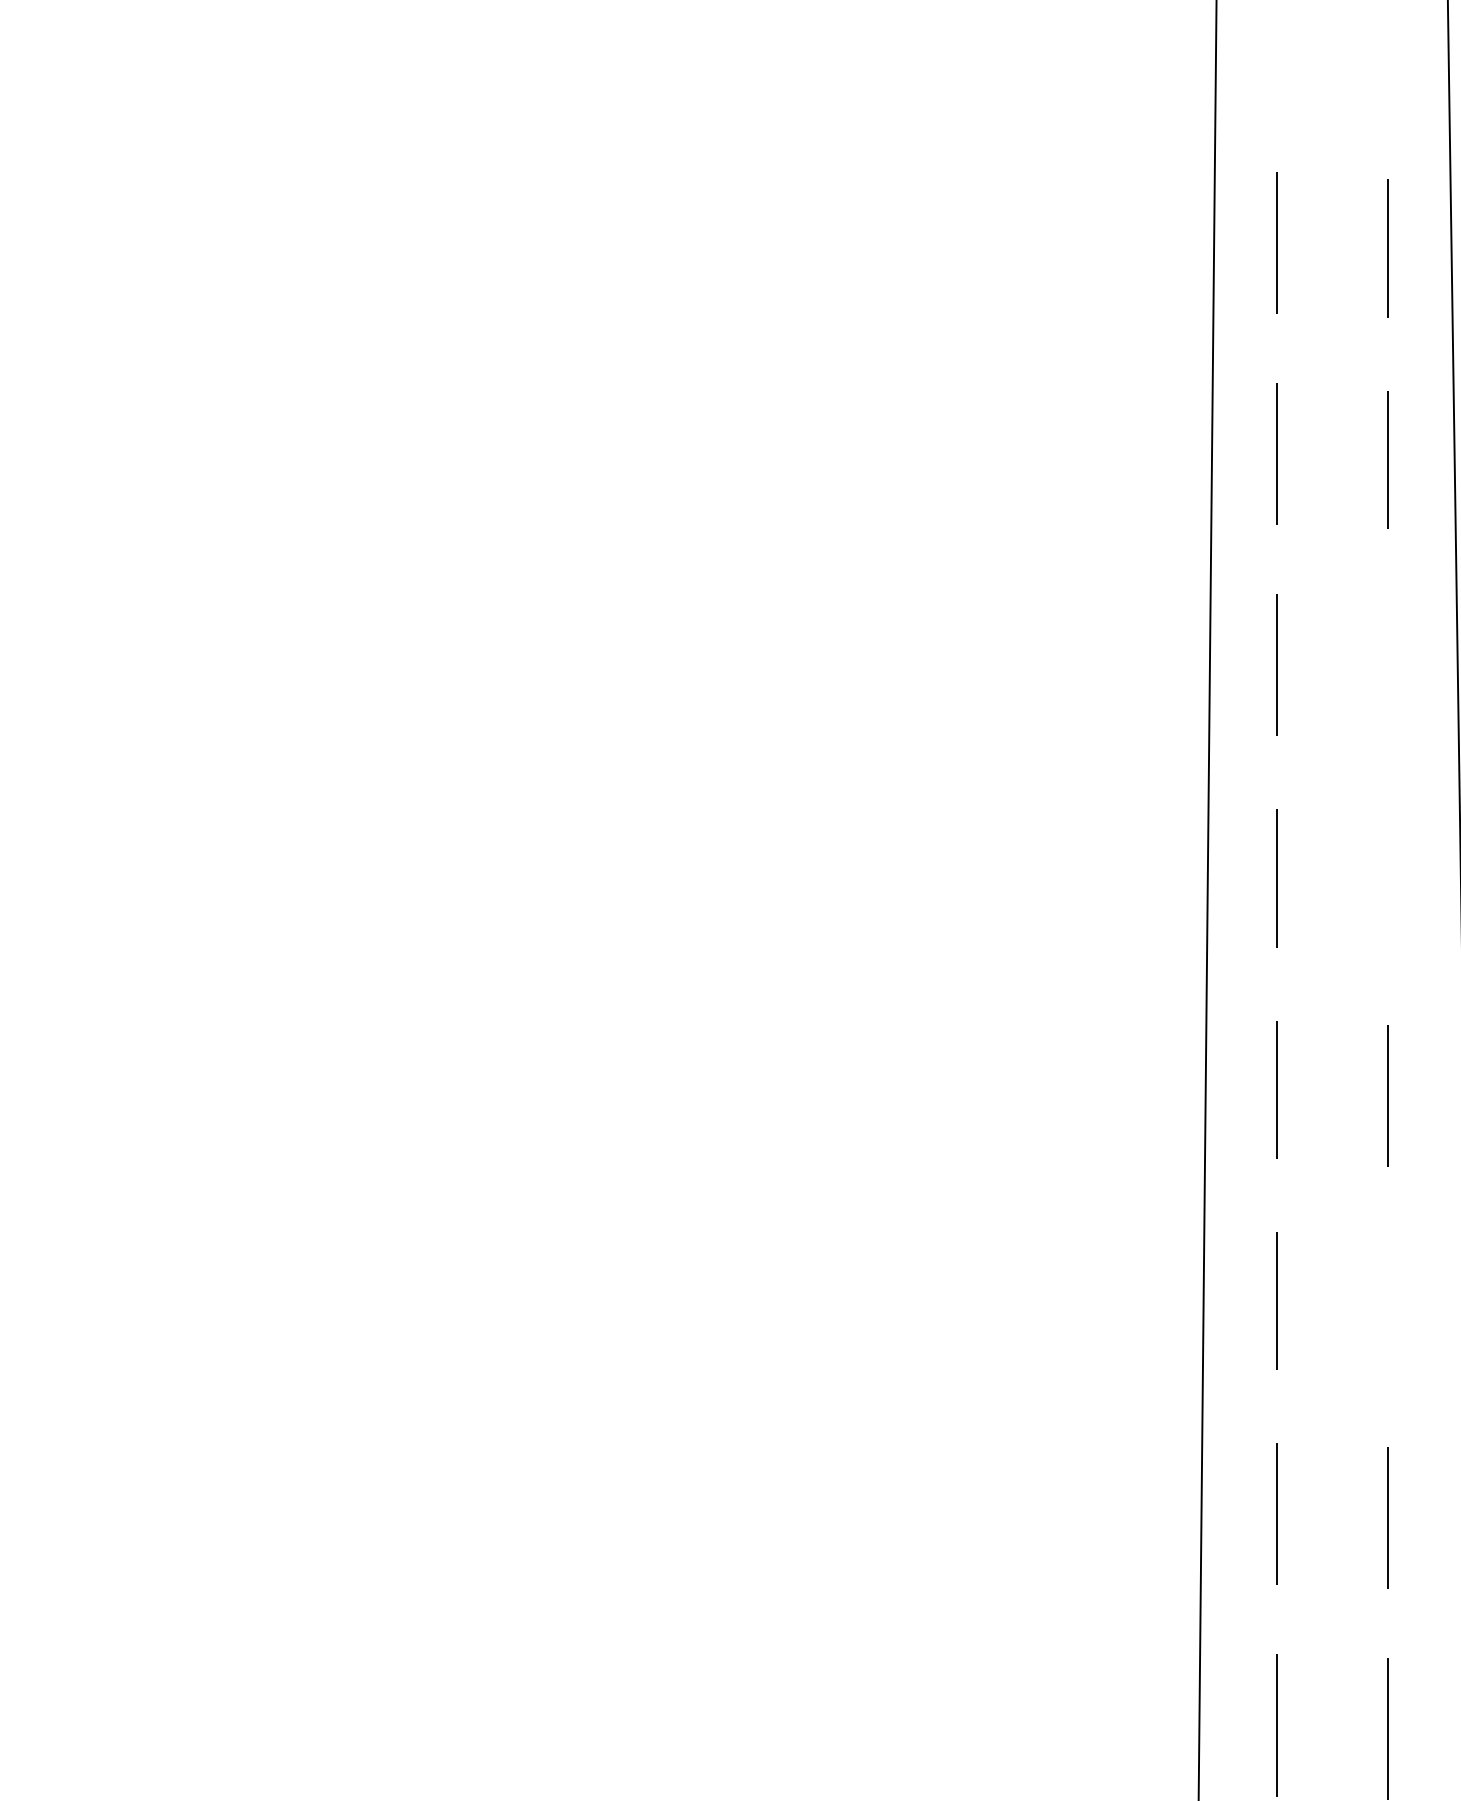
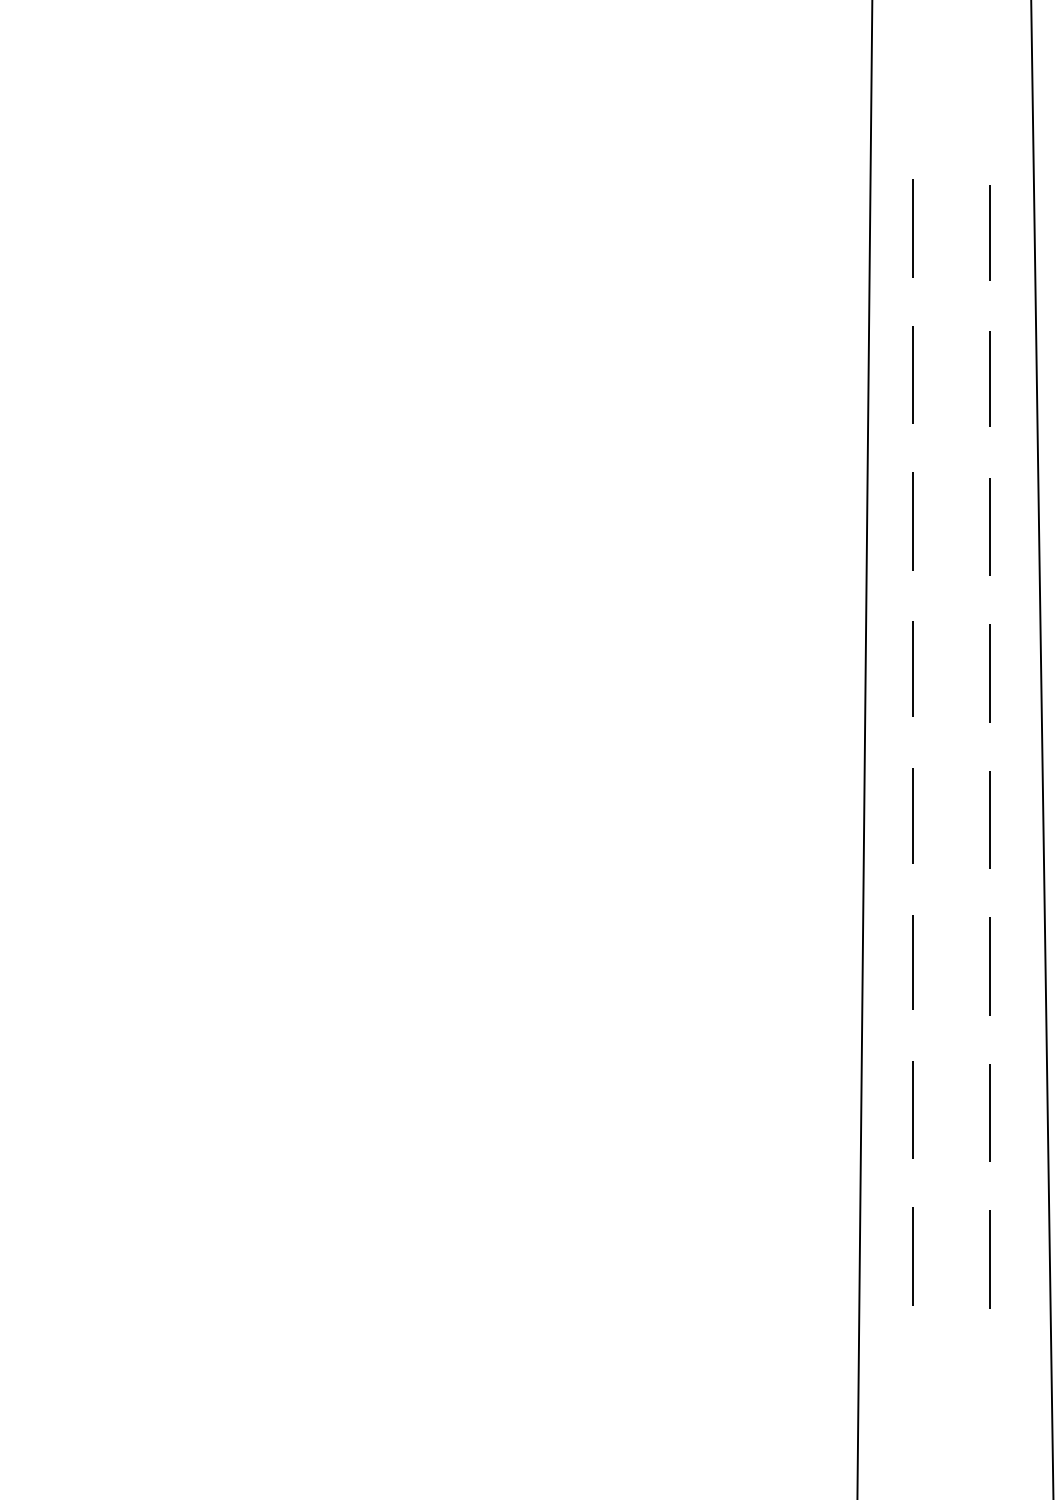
line: (1386, 672) -> (989, 526), added
line: (1386, 884) -> (989, 673), added
line: (1386, 1306) -> (989, 966), added

